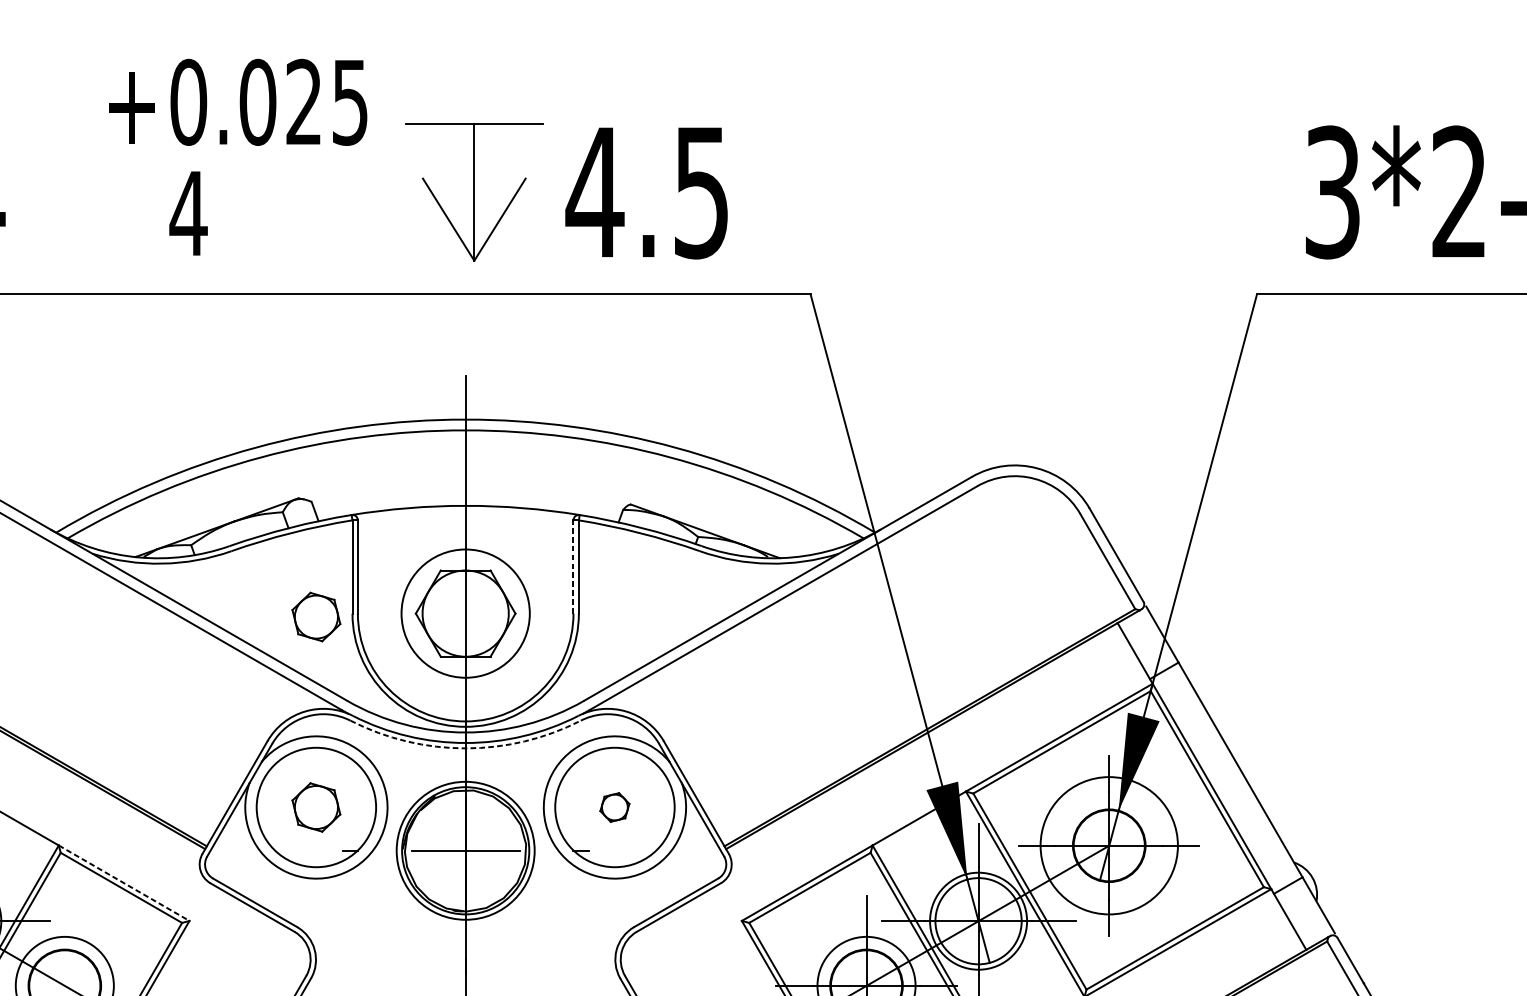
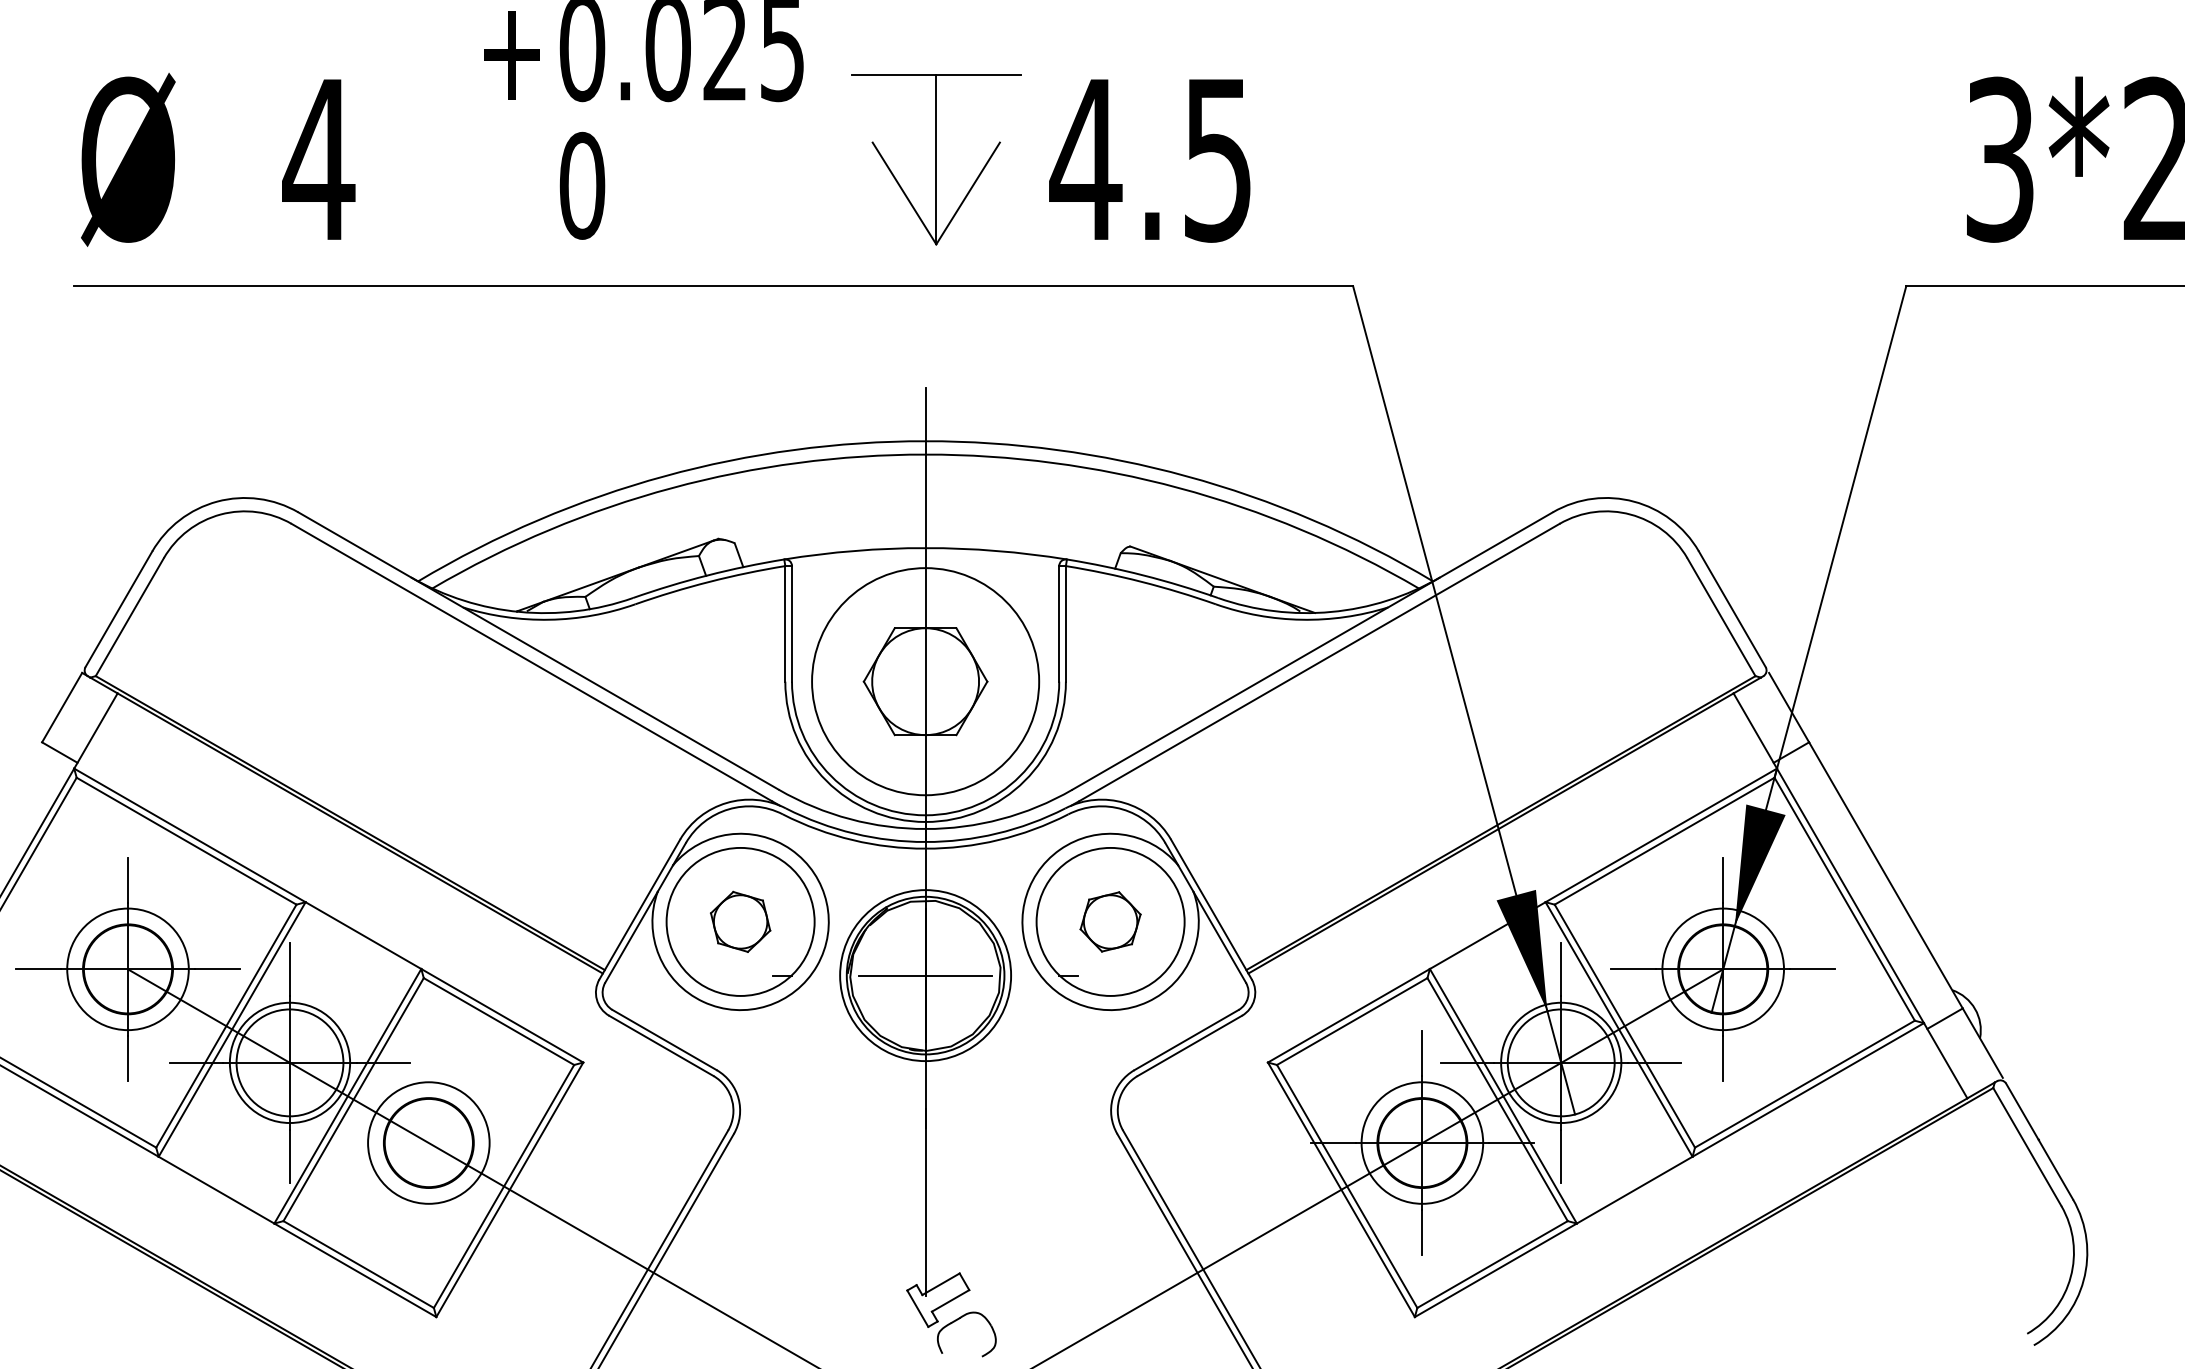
text: (188, 213) -> (582, 185), 4 -> 0
line: (573, 566) -> (1059, 623), dashed -> solid
circle: (465, 613) -> (925, 681), size x1.43
part: (316, 616) -> (740, 685), removed
arc: (465, 748) -> (925, 848), dashed -> solid
part: (614, 807) -> (1110, 921), size x1.67
circle: (1109, 845) -> (1723, 969), size x0.71
line: (124, 882) -> (502, 1015), dashed -> solid

